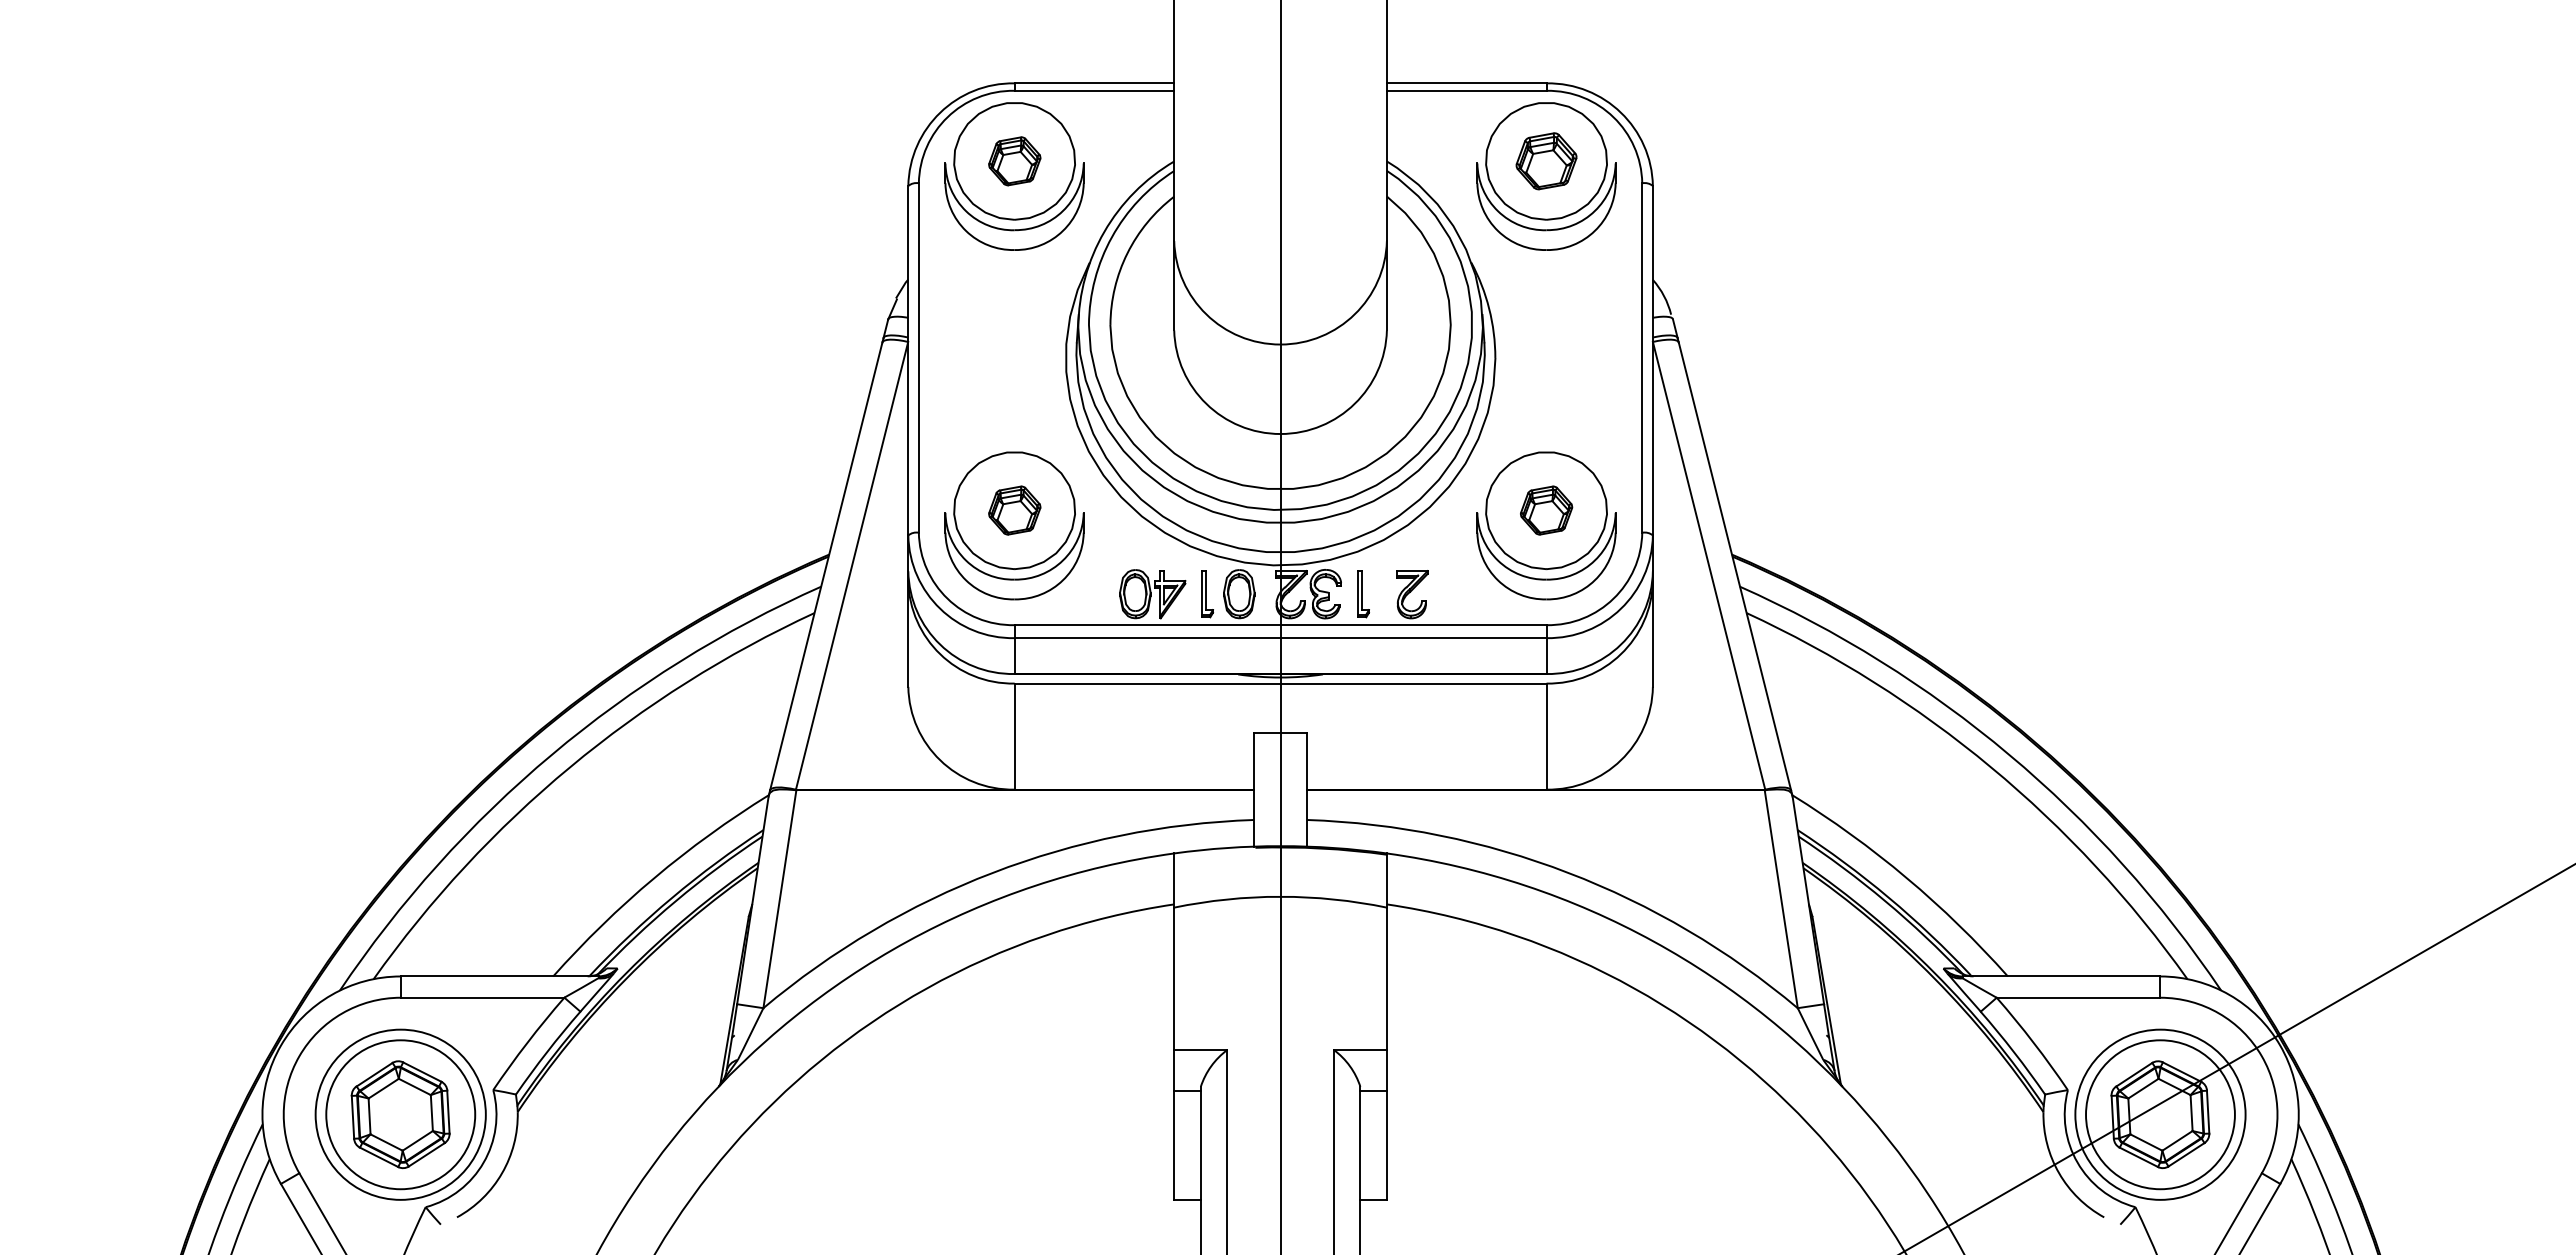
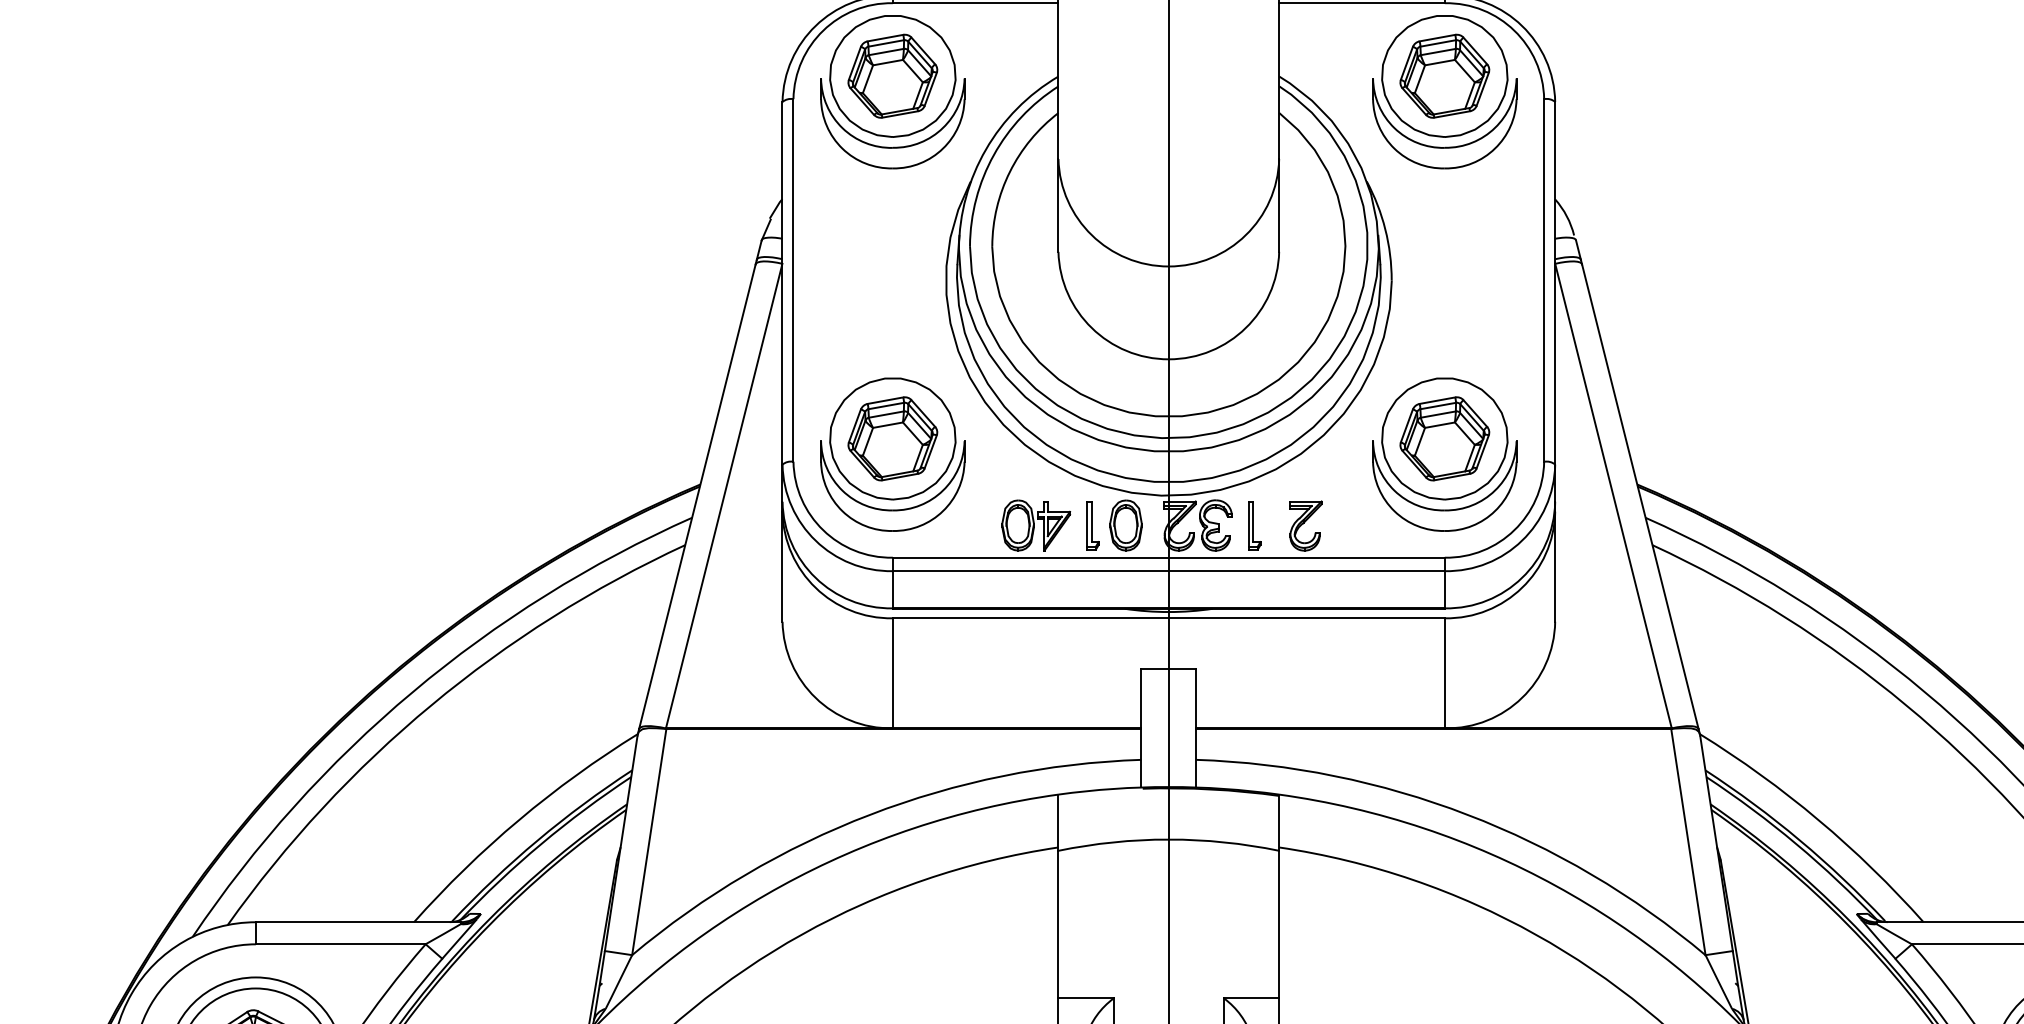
part: (1014, 161) -> (892, 76), size x1.67
part: (1546, 161) -> (1444, 76), size x1.43
part: (1014, 510) -> (892, 438), size x1.67
part: (1546, 510) -> (1444, 438), size x1.67

